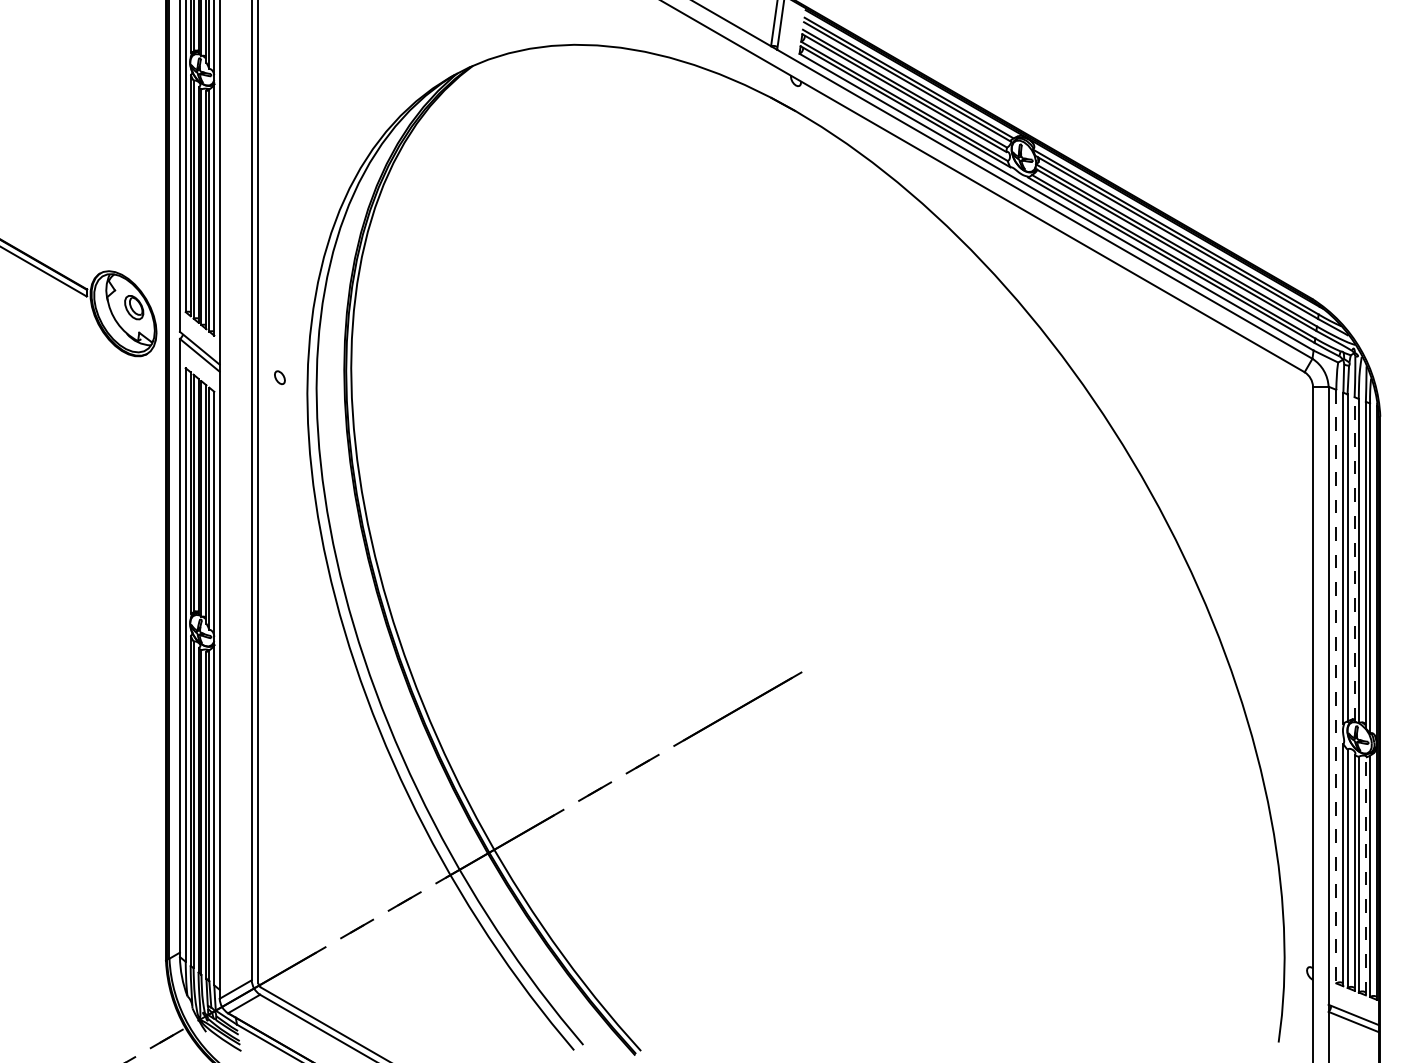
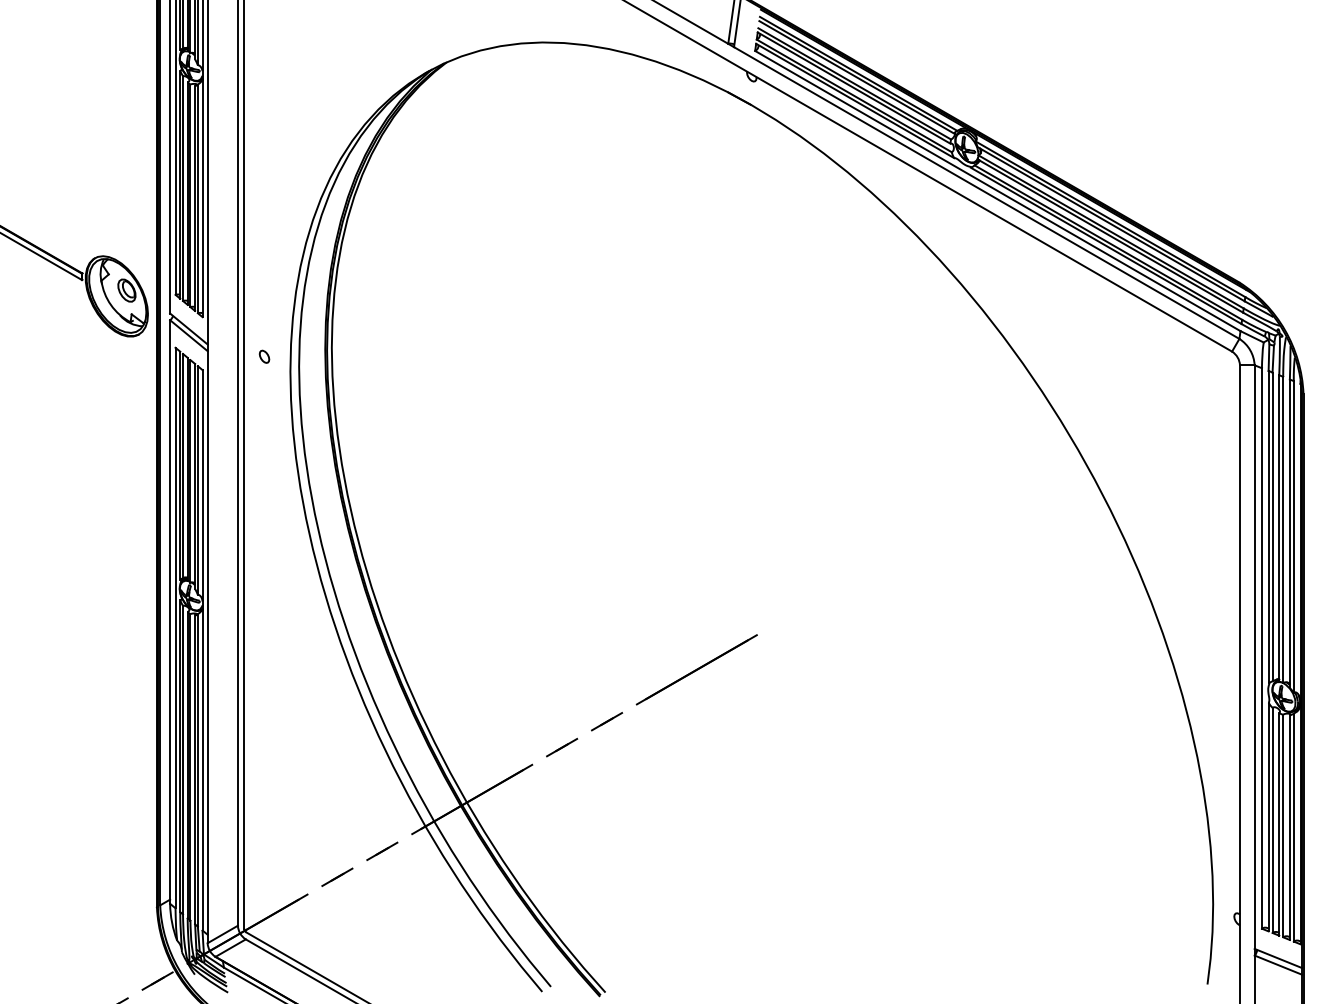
line: (1354, 559) -> (1279, 528), dashed -> solid
line: (1336, 686) -> (1262, 648), dashed -> solid
line: (1365, 876) -> (1289, 827), dashed -> solid

